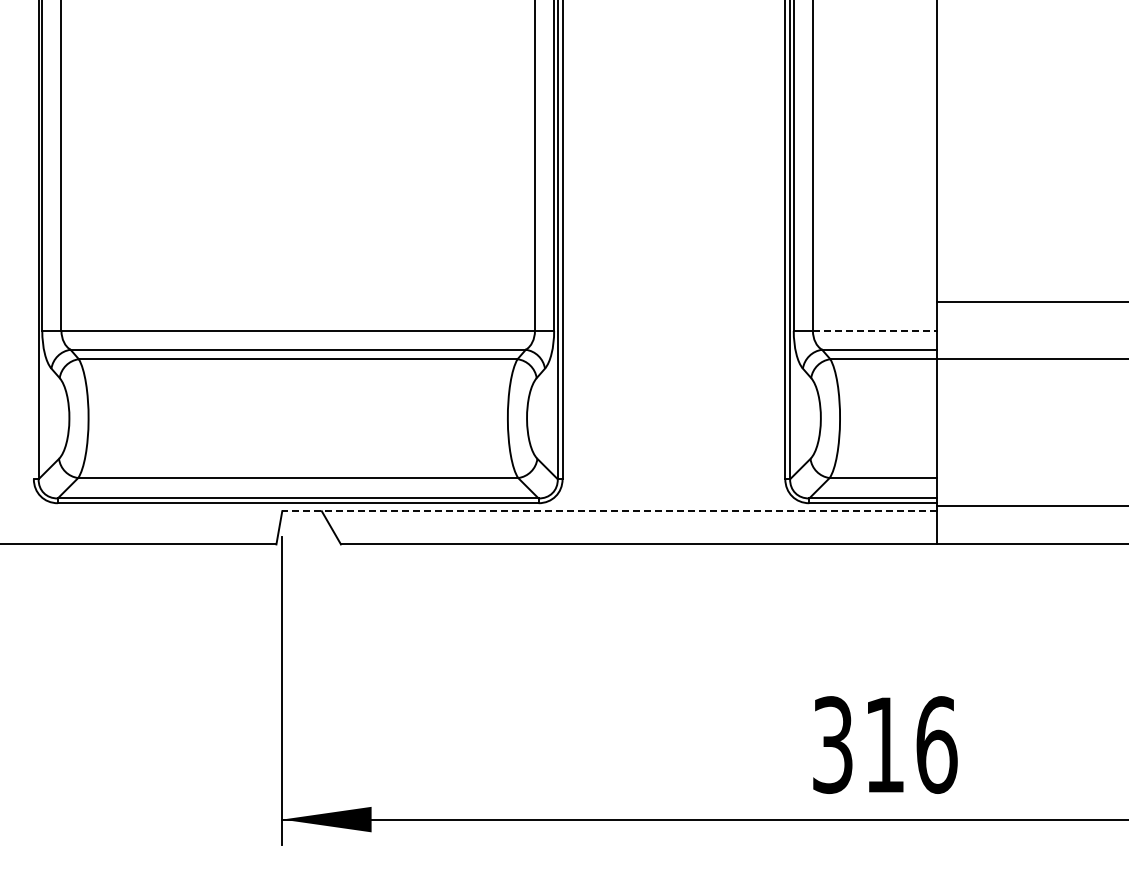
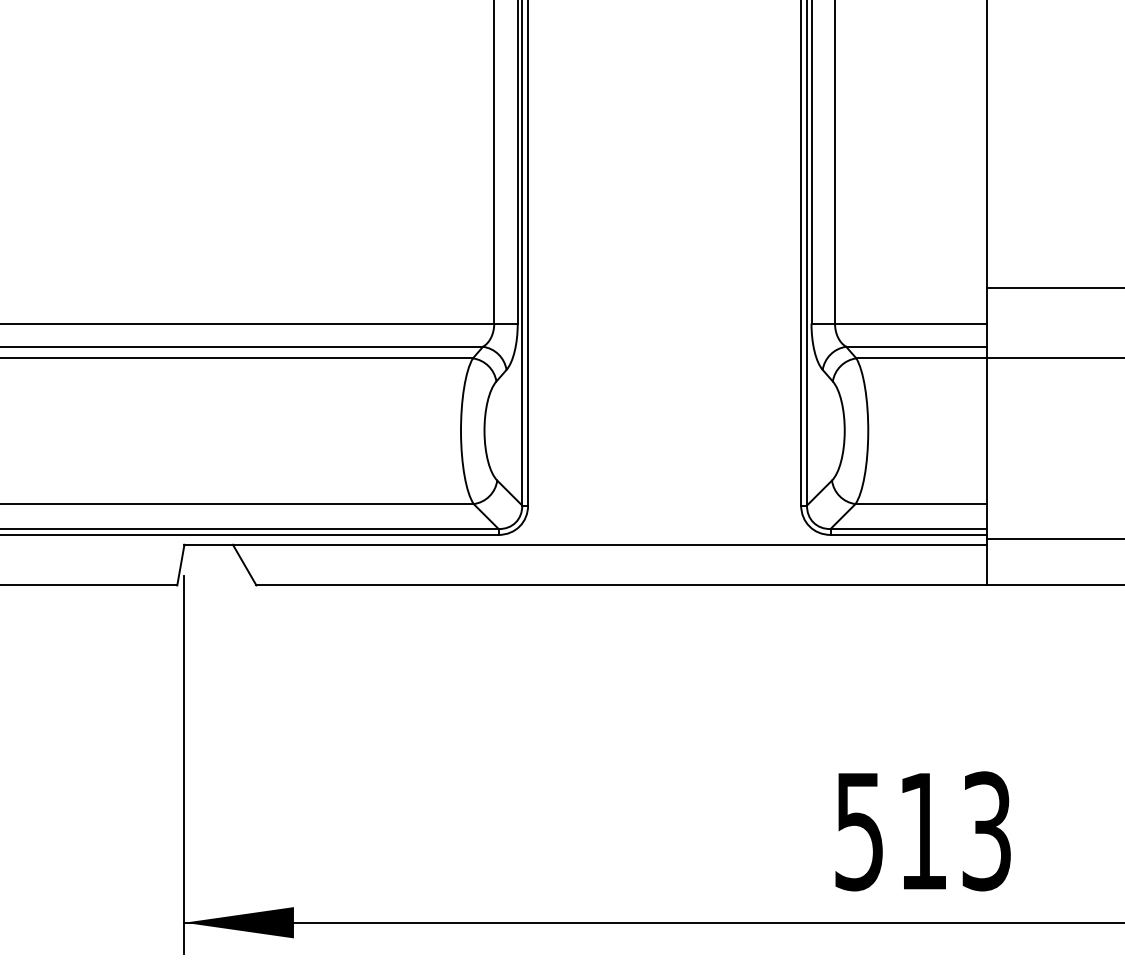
line: (874, 330) -> (910, 323), dashed -> solid
line: (609, 511) -> (585, 545), dashed -> solid
text: (885, 744) -> (923, 830), 316 -> 513

